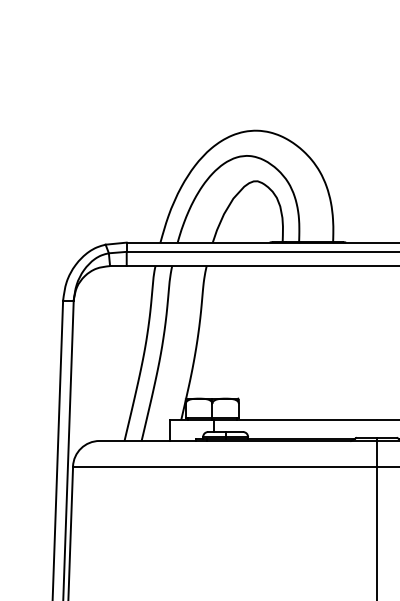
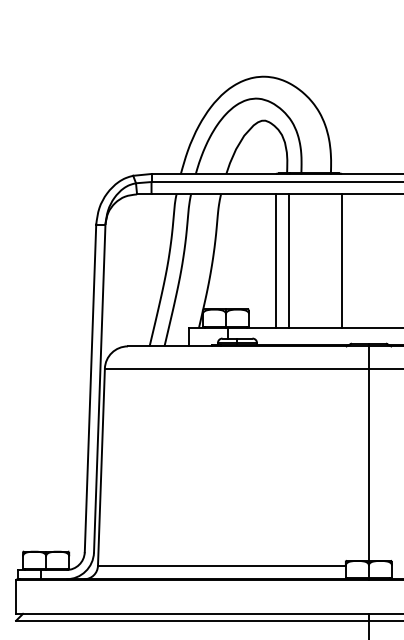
line: (270, 342) -> (276, 260), added
line: (284, 342) -> (288, 260), added
line: (345, 342) -> (341, 260), added

